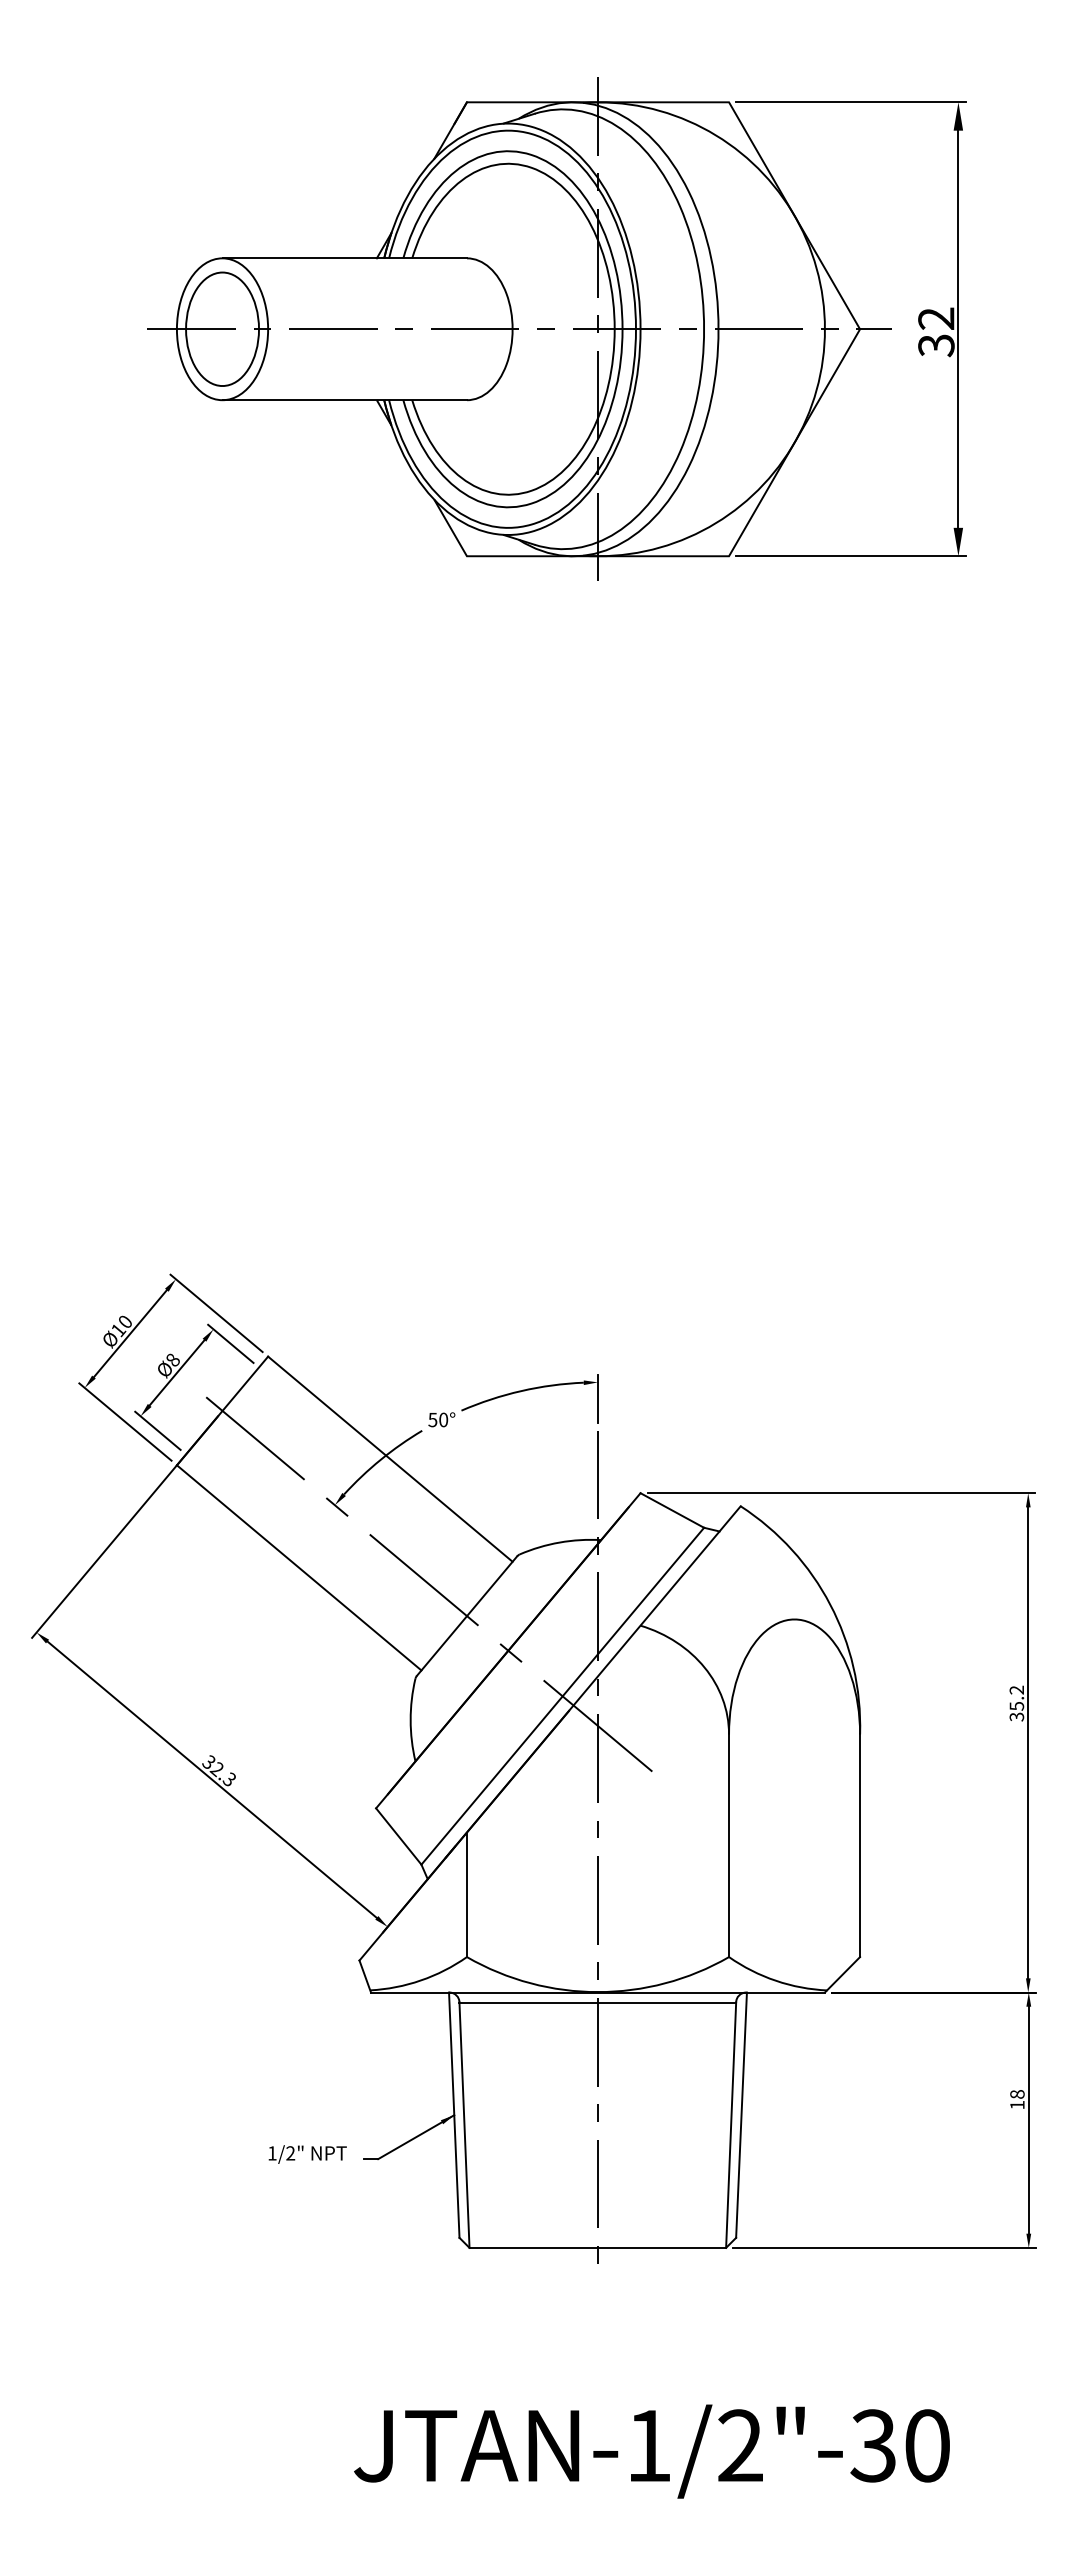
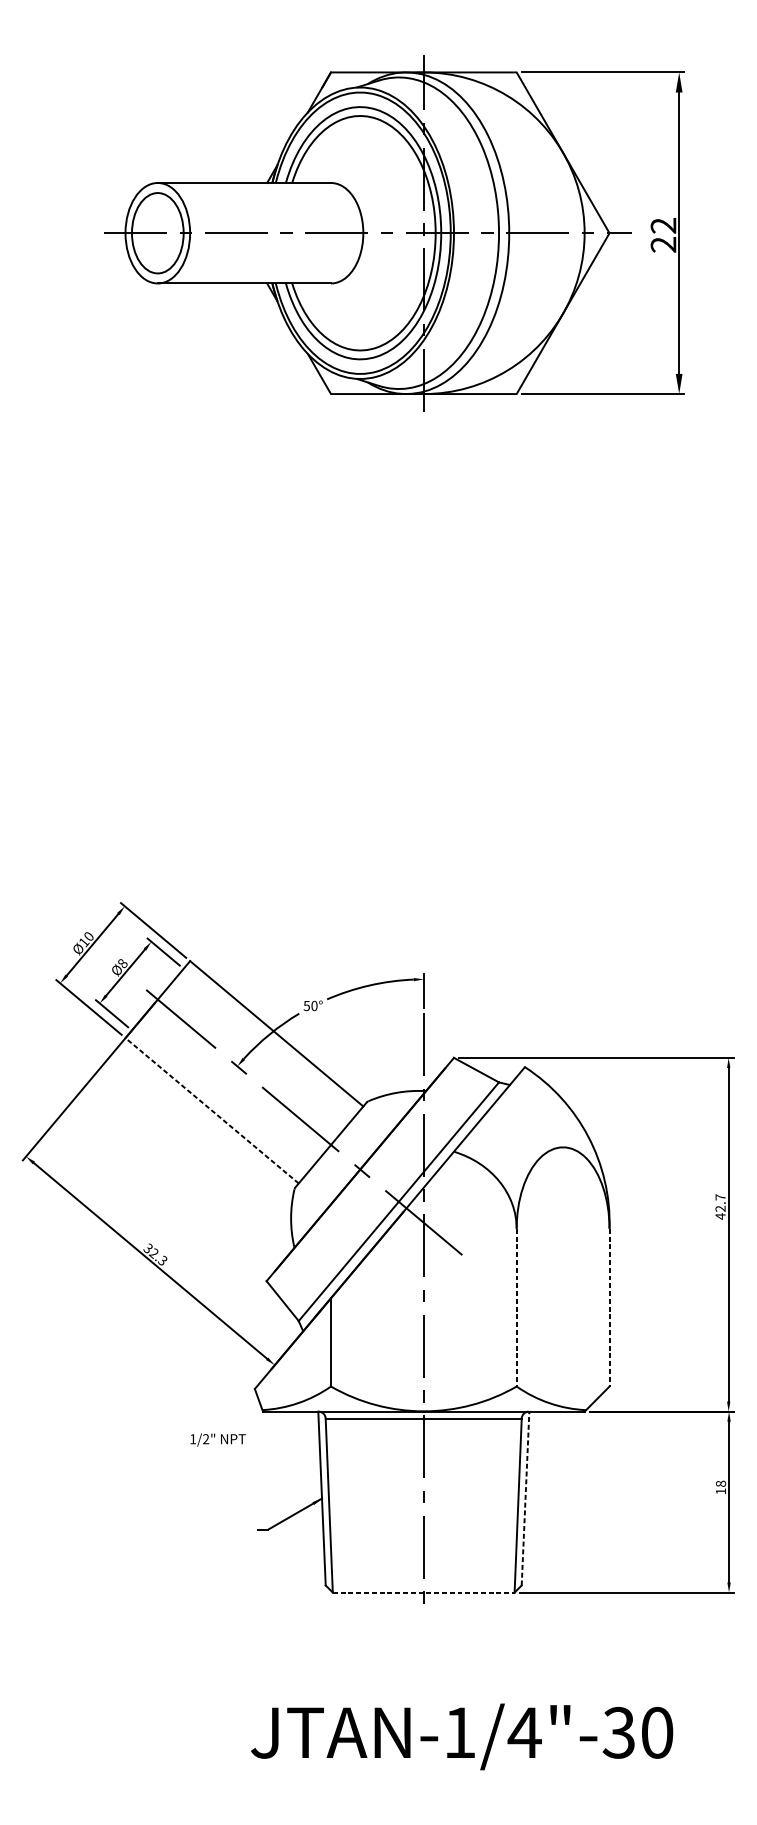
text: (936, 345) -> (663, 244), 32 -> 22
line: (299, 1567) -> (212, 1110), solid -> dashed
text: (1016, 1703) -> (720, 1206), 35.2 -> 42.7
line: (729, 1846) -> (517, 1308), solid -> dashed
line: (860, 1846) -> (609, 1308), solid -> dashed
line: (741, 2115) -> (525, 1498), solid -> dashed
text: (307, 2154) -> (218, 1439), moved
line: (598, 2247) -> (424, 1592), solid -> dashed
text: (740, 2445) -> (524, 1732), JTAN-1/2"-30 -> JTAN-1/4"-30

